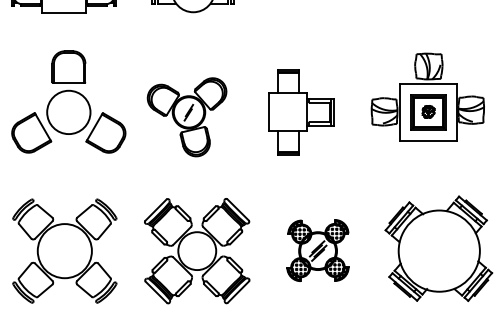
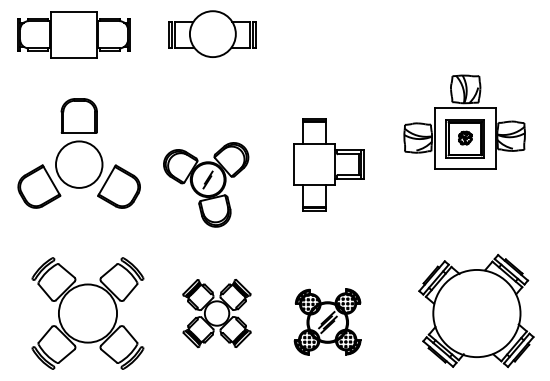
part: (427, 96) -> (464, 121), moved
part: (187, 116) -> (206, 184), moved
part: (317, 250) -> (327, 321), moved
part: (64, 251) -> (87, 313), moved
part: (196, 251) -> (216, 313), size x0.6

